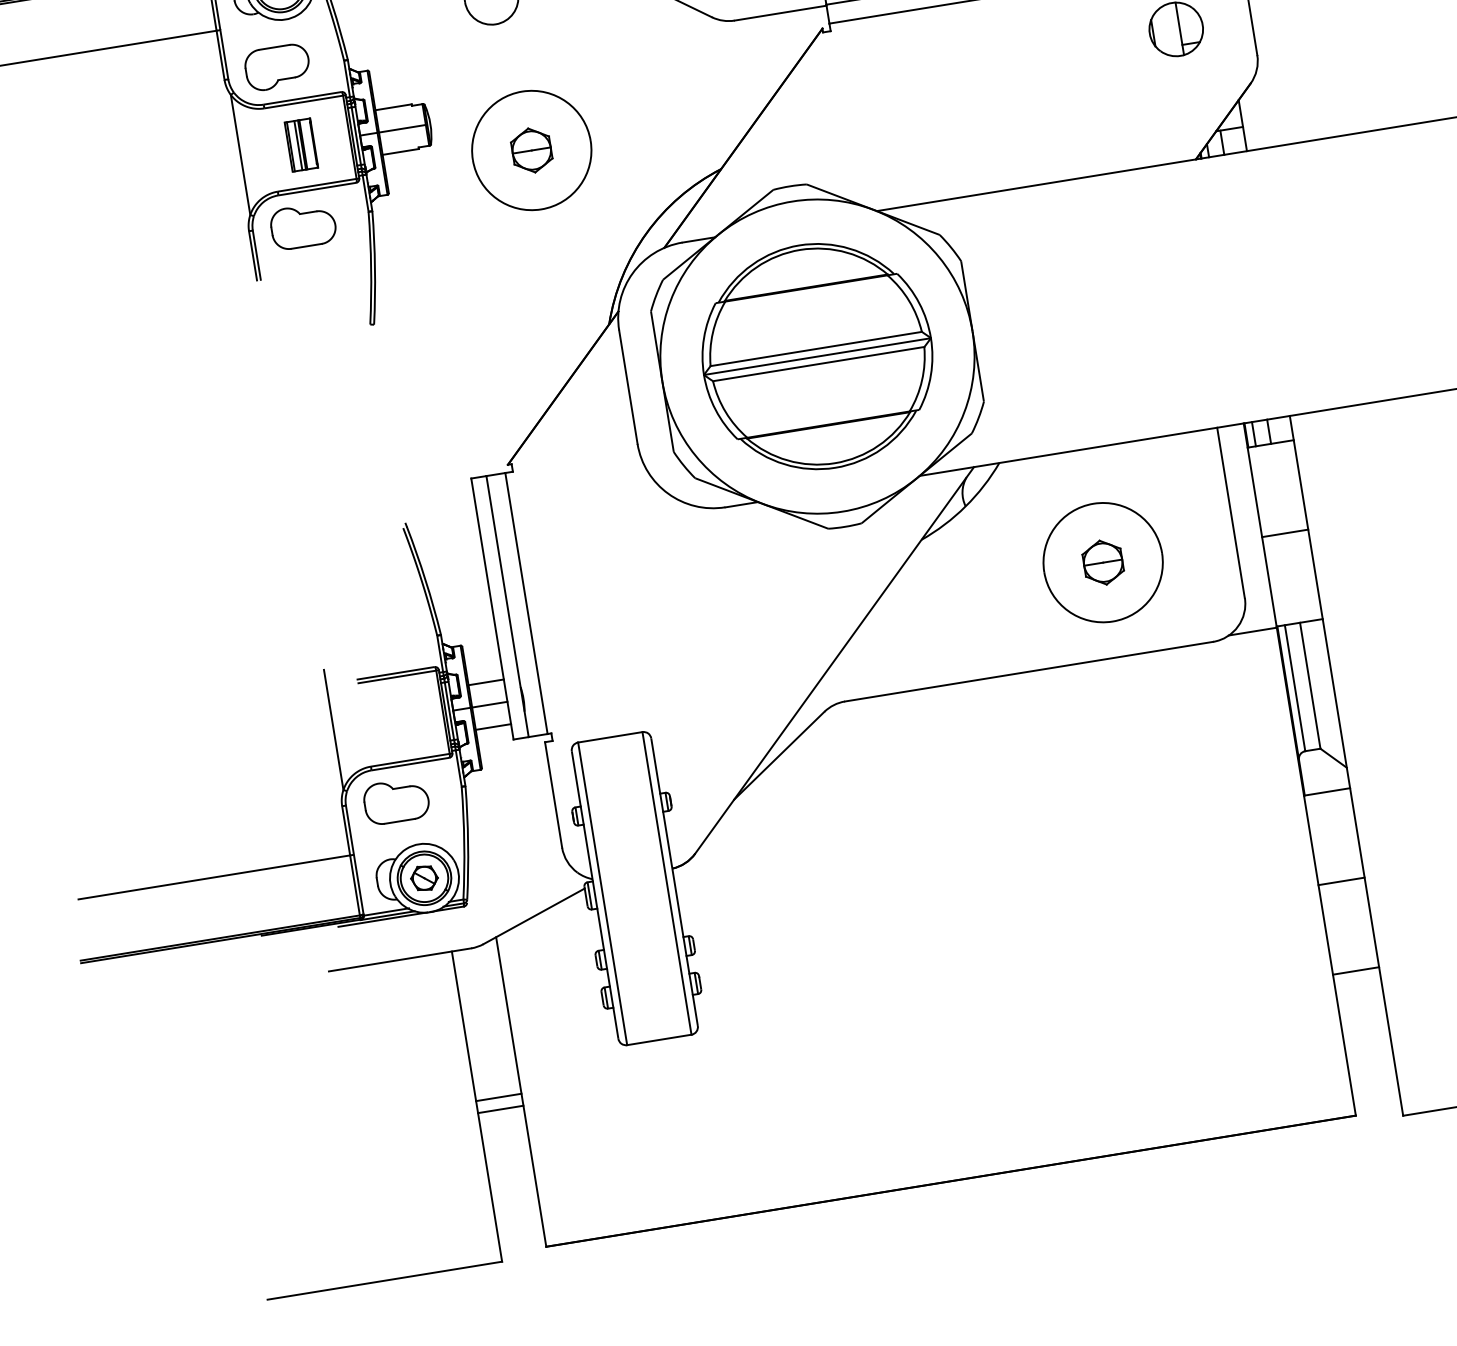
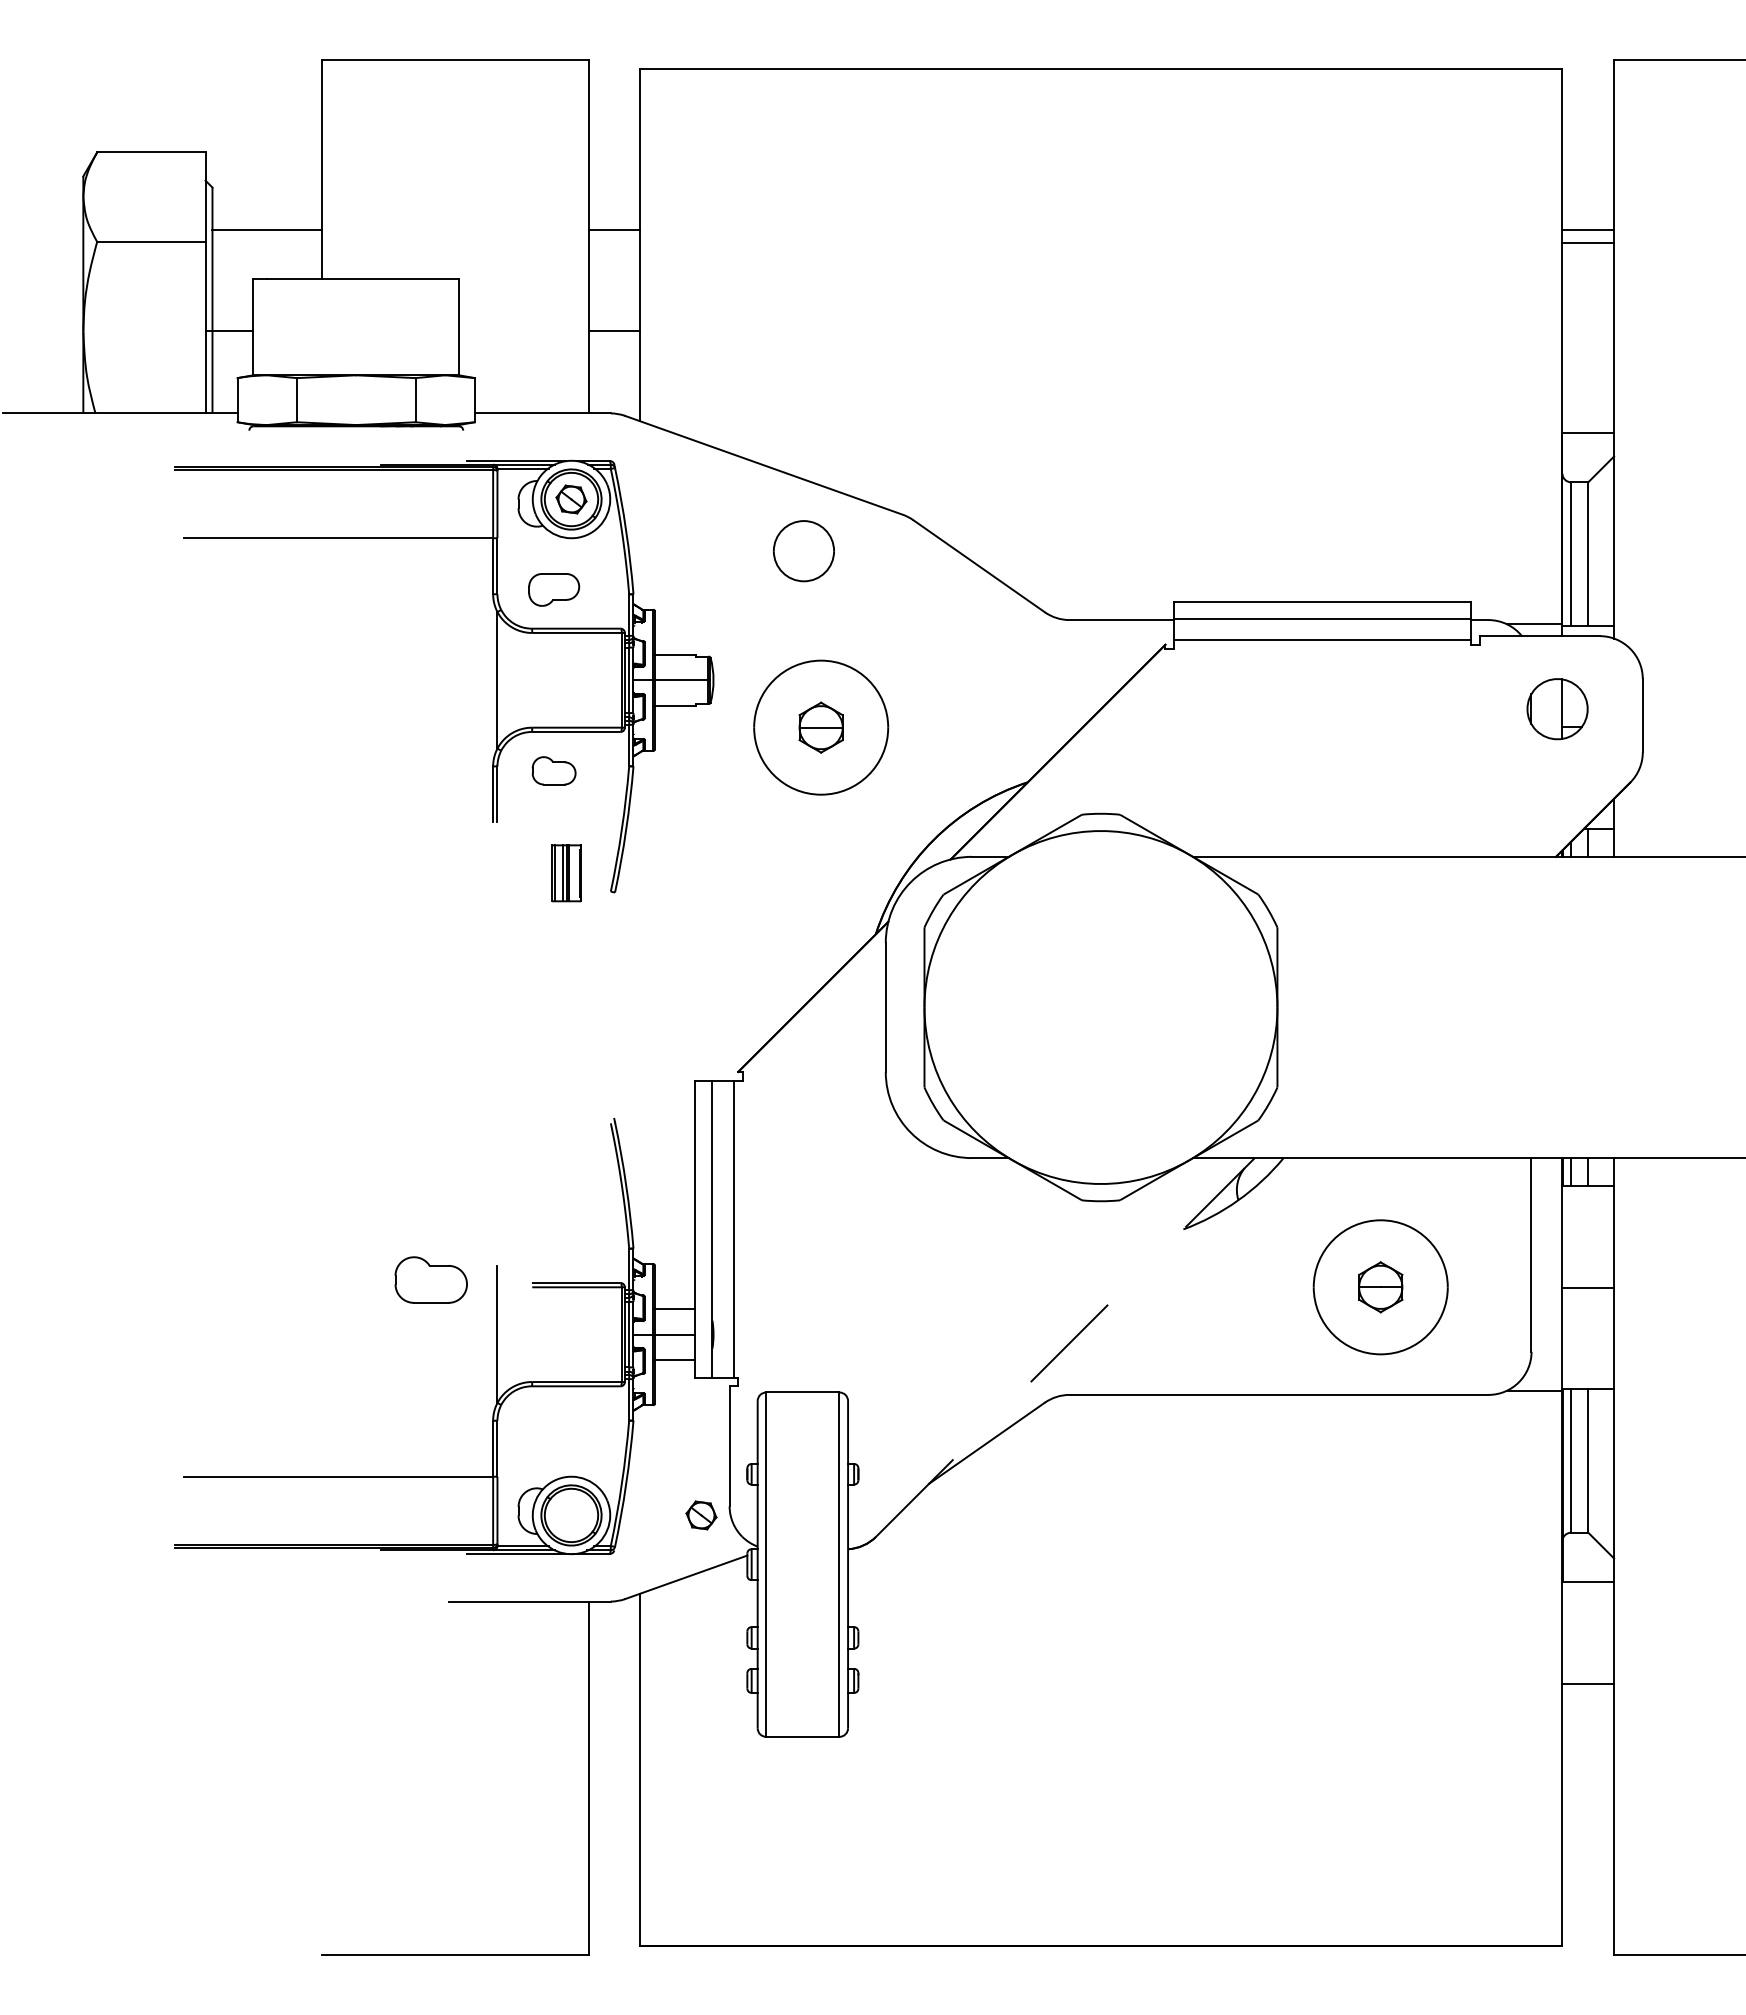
part: (276, 67) -> (553, 589), size x0.7
part: (301, 145) -> (566, 873), moved
part: (302, 226) -> (553, 770), size x0.6
part: (817, 356) -> (1100, 1007), removed
line: (834, 660) -> (1065, 1347), solid -> dashed
part: (395, 800) -> (430, 1279), moved
part: (424, 878) -> (701, 1515), moved
line: (1355, 971) -> (1587, 1785), removed
line: (498, 1097) -> (614, 1771), removed
line: (500, 1109) -> (614, 1785), removed

